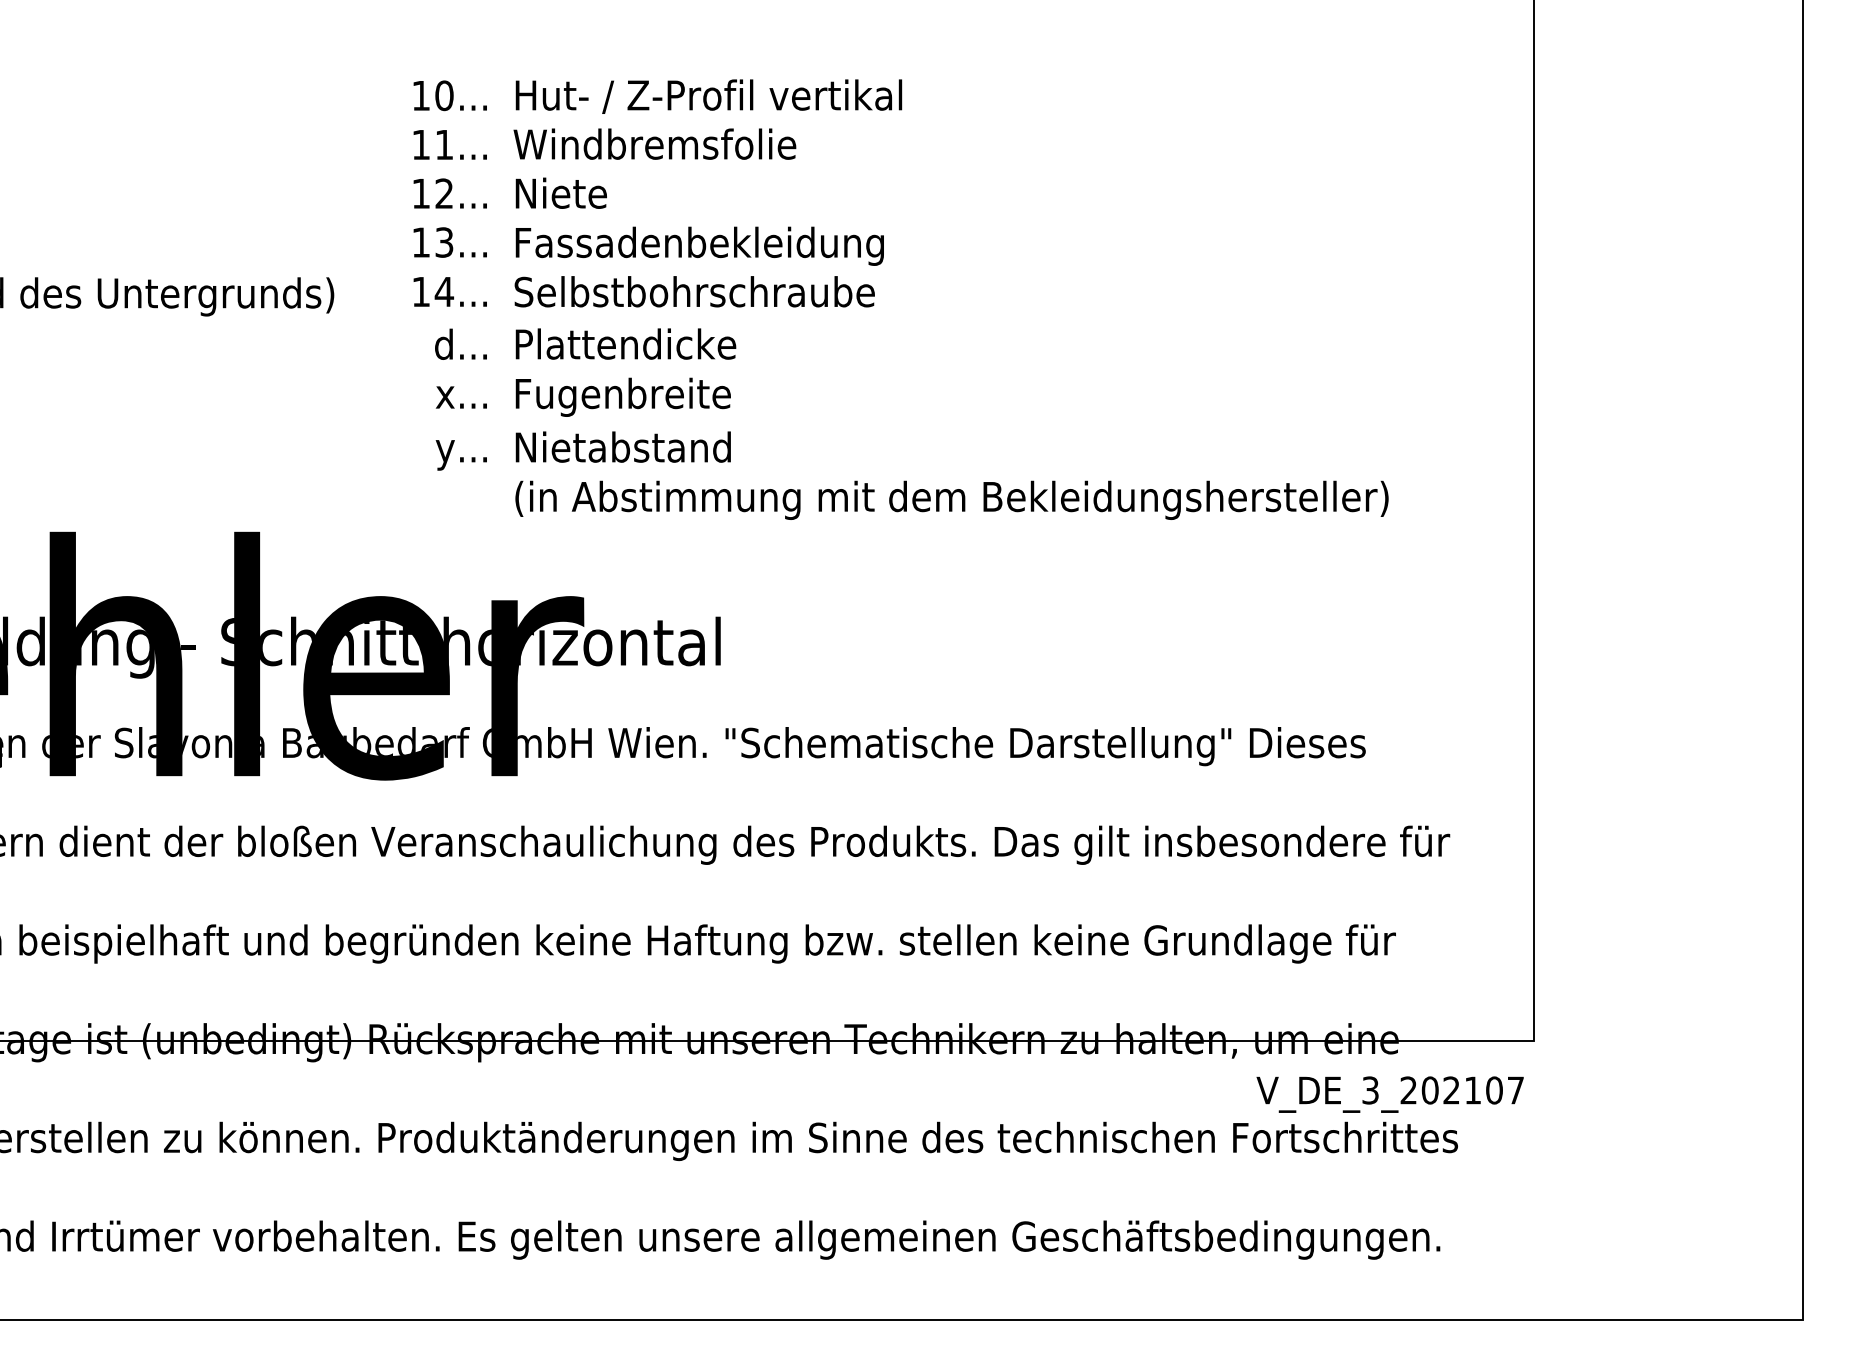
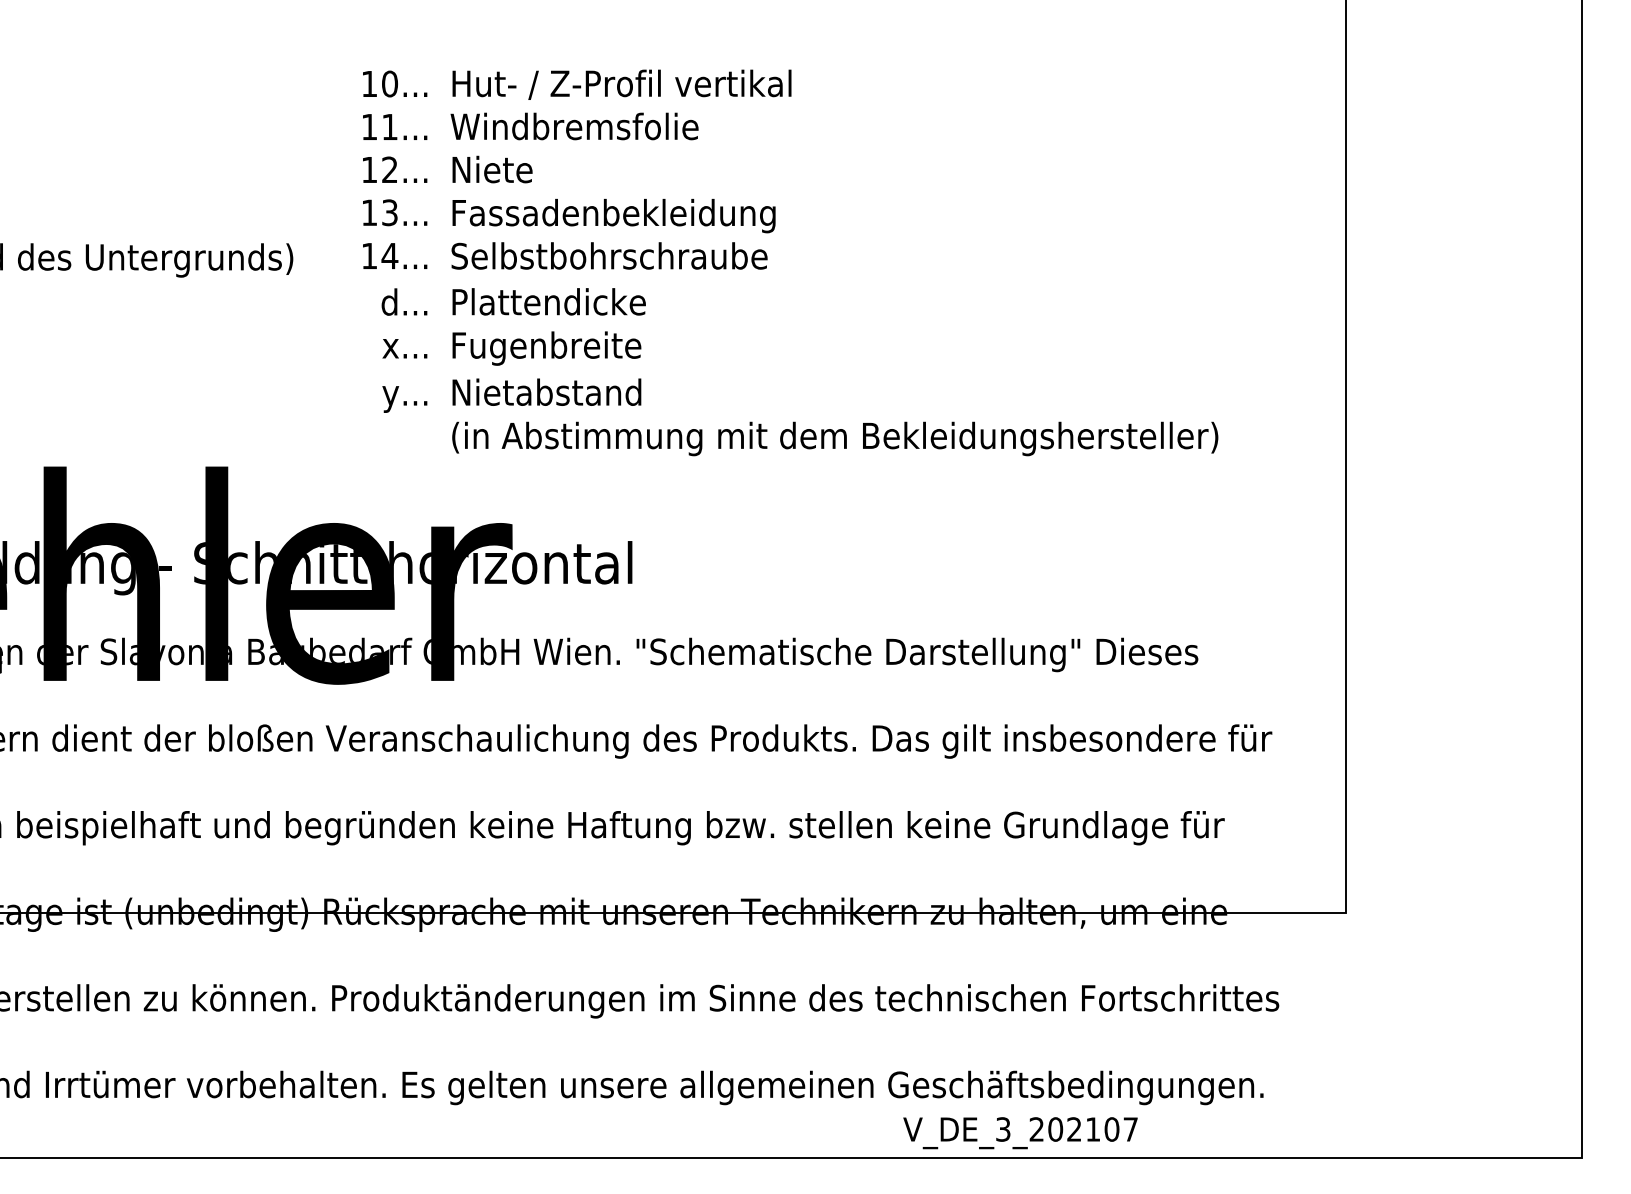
text: (1389, 1094) -> (1019, 1133), moved

